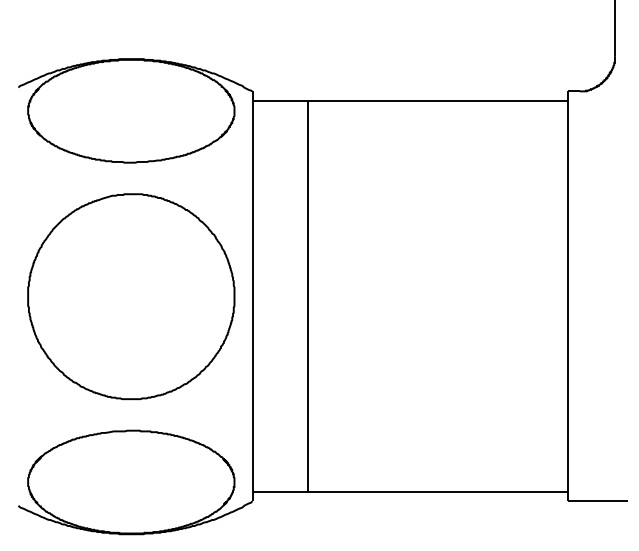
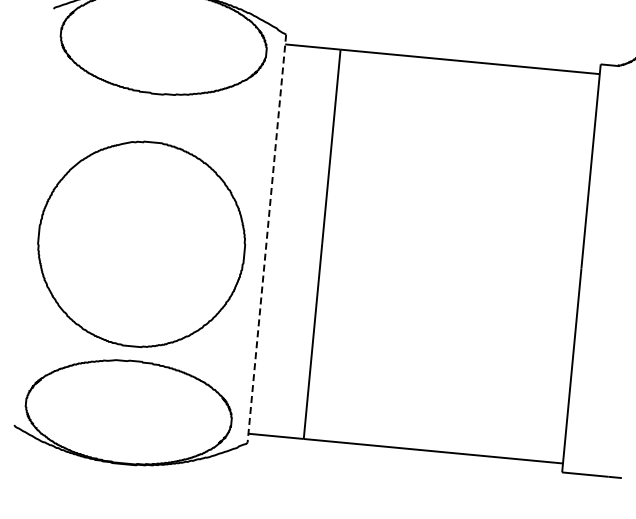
part: (131, 296) -> (141, 244), moved
line: (252, 296) -> (266, 238), solid -> dashed

